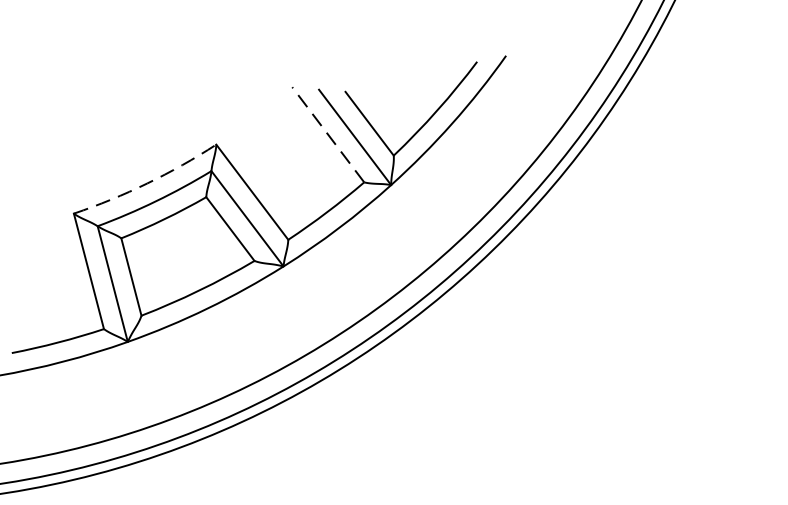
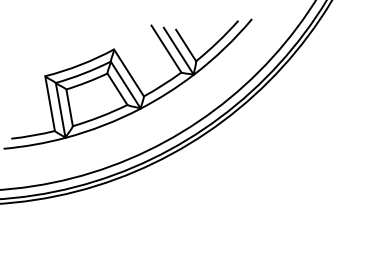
line: (328, 135) -> (166, 49), dashed -> solid
arc: (147, 182) -> (80, 64), dashed -> solid

